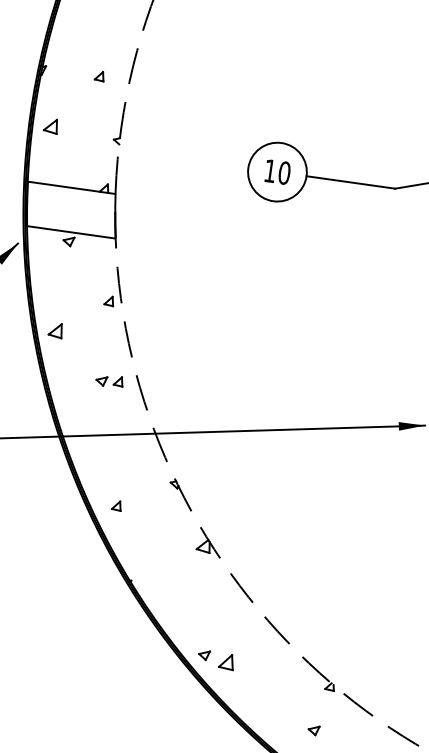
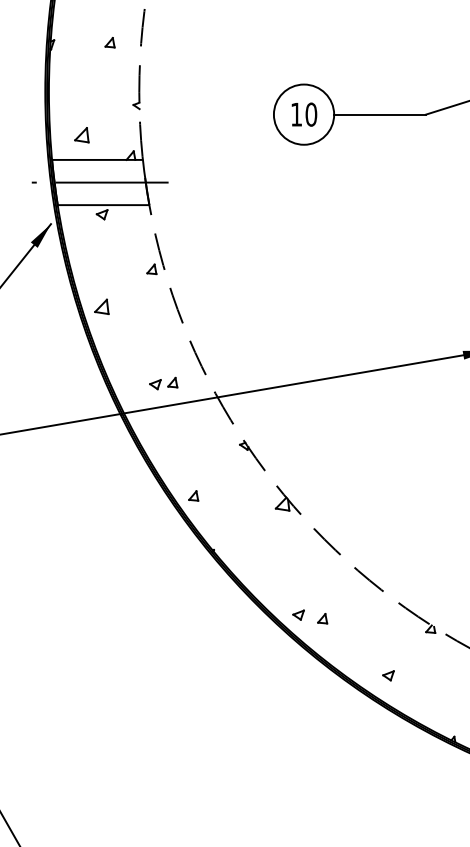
part: (50, 126) -> (81, 135), moved
line: (70, 209) -> (99, 182), added
part: (109, 381) -> (163, 383), moved
part: (116, 505) -> (193, 495), moved
part: (226, 661) -> (322, 618), size x0.62
part: (313, 730) -> (388, 675), moved

